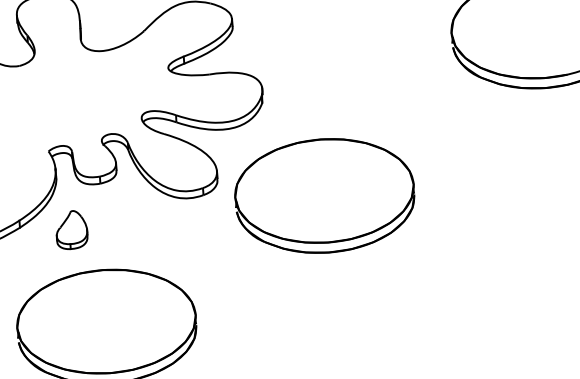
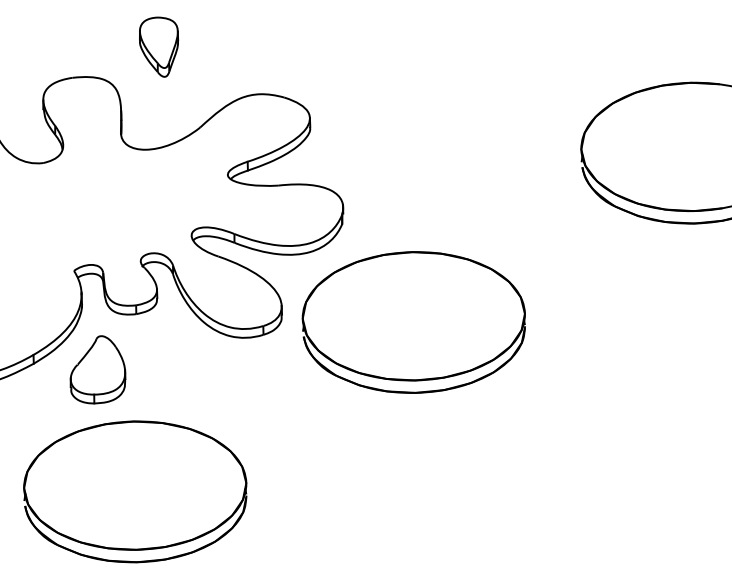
part: (324, 196) -> (413, 322), moved
part: (71, 229) -> (97, 369), size x1.43

